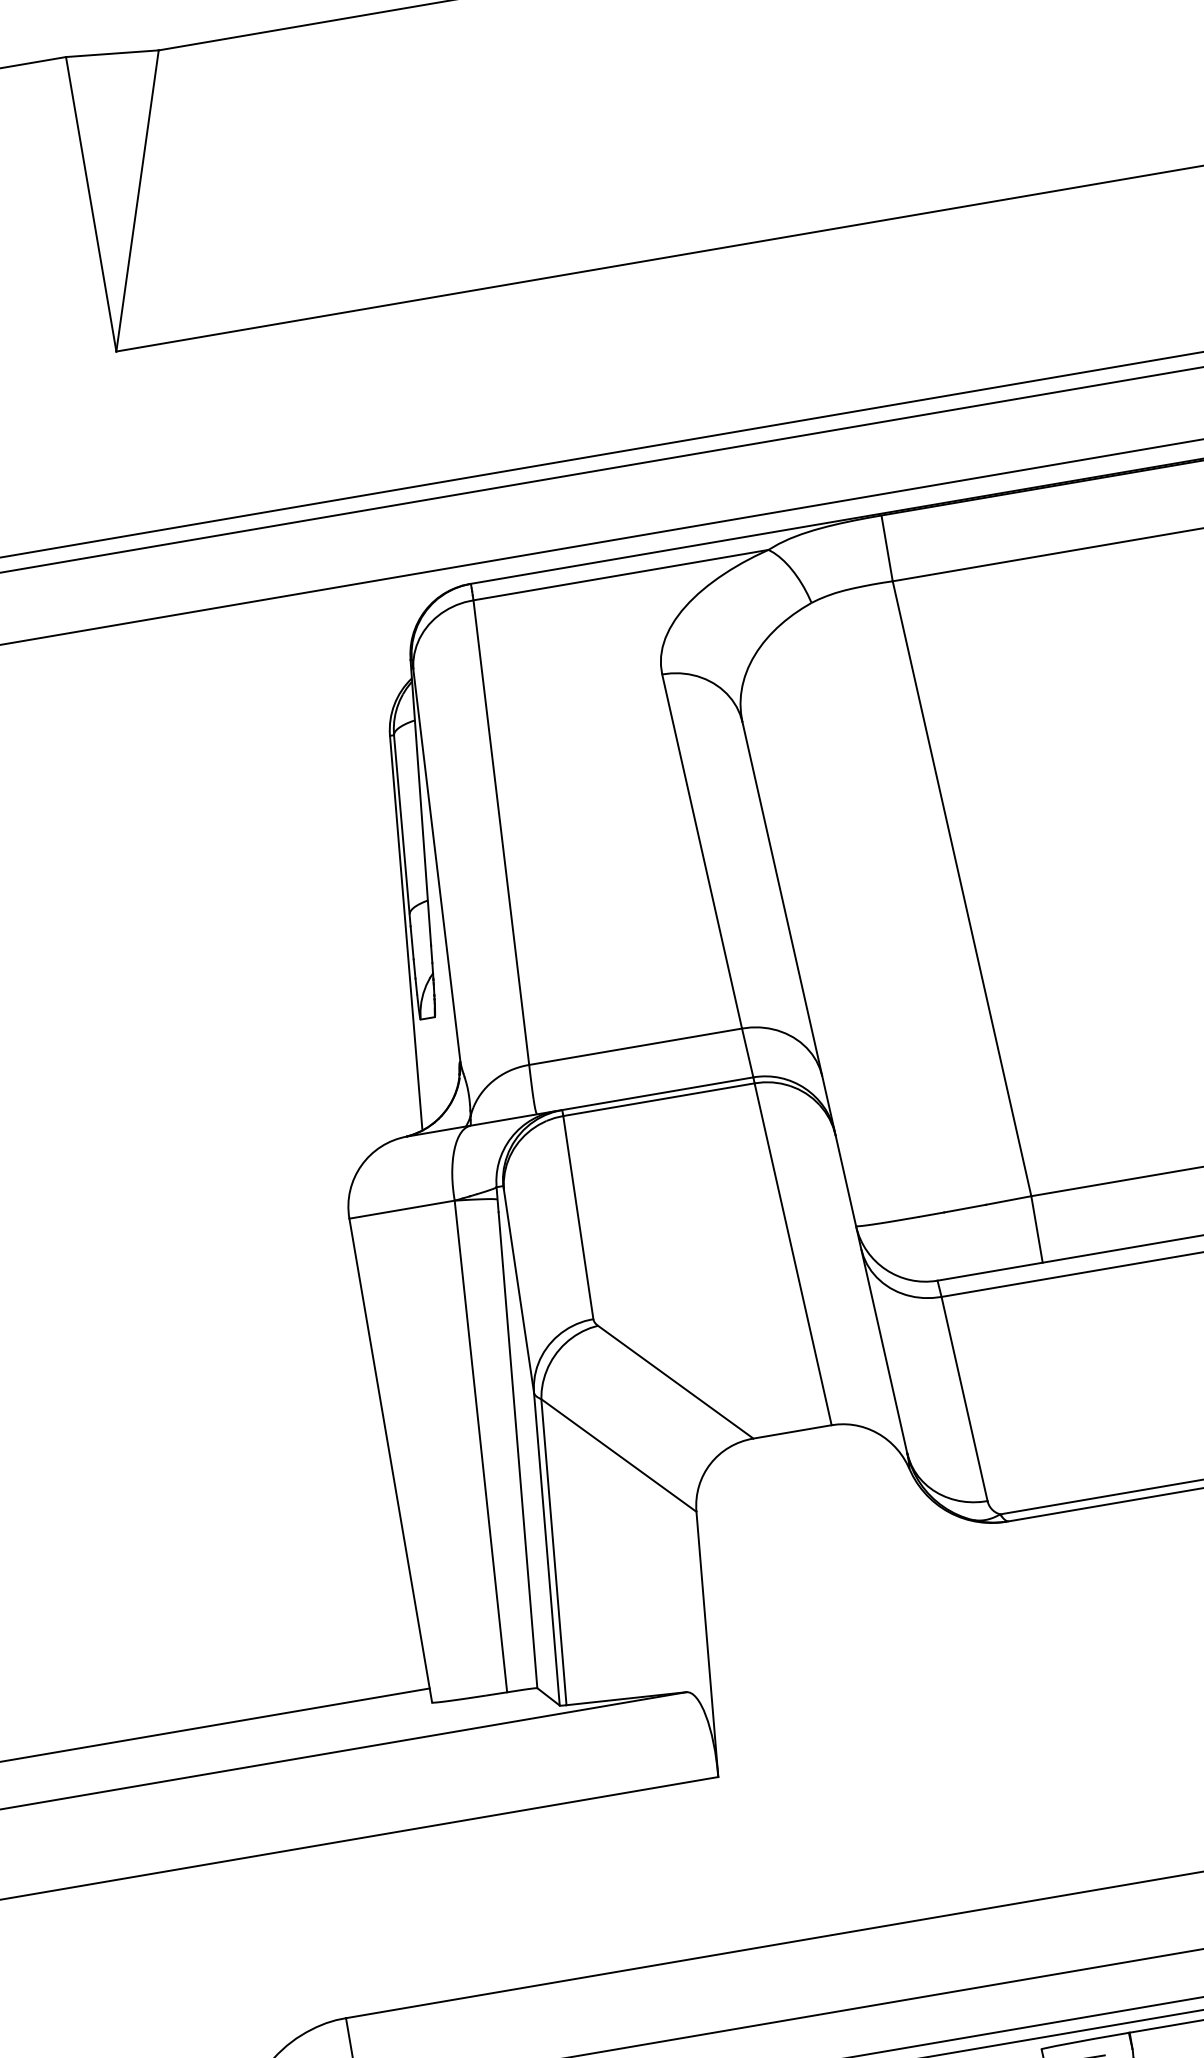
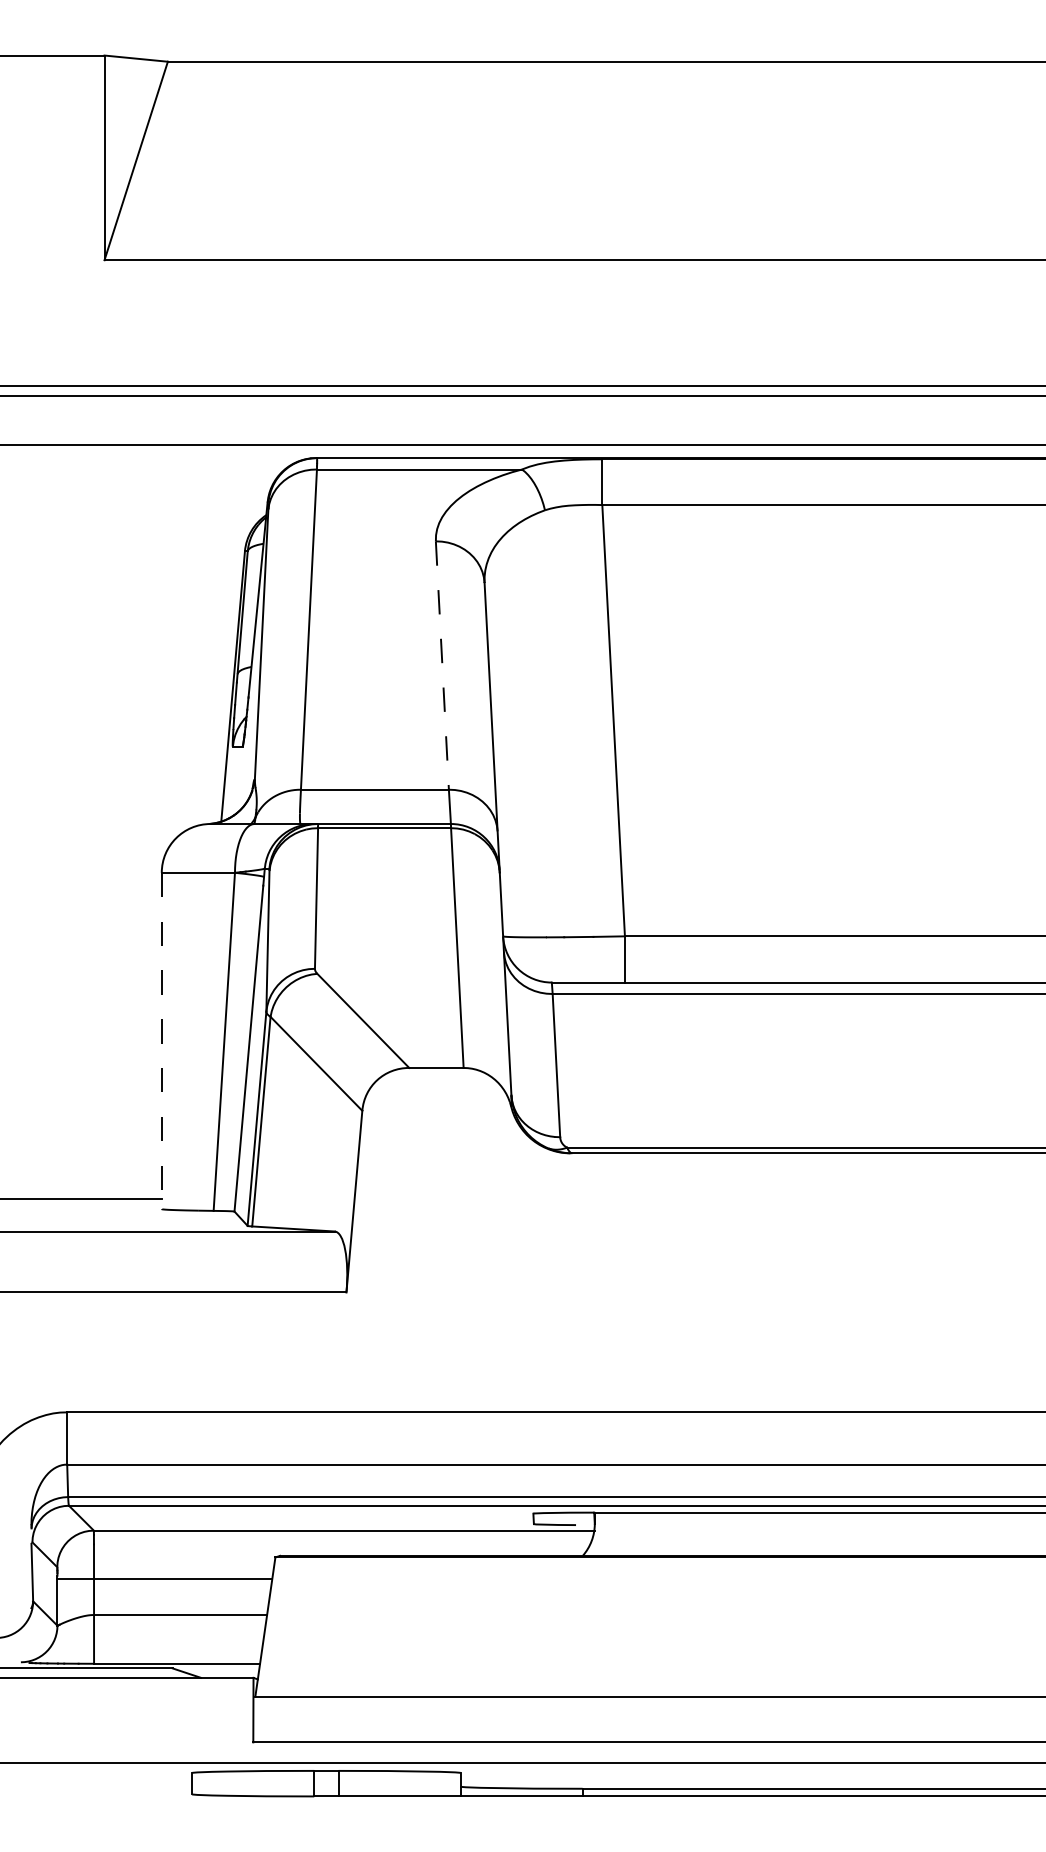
line: (702, 852) -> (442, 666), solid -> dashed
line: (390, 1461) -> (161, 1041), solid -> dashed

